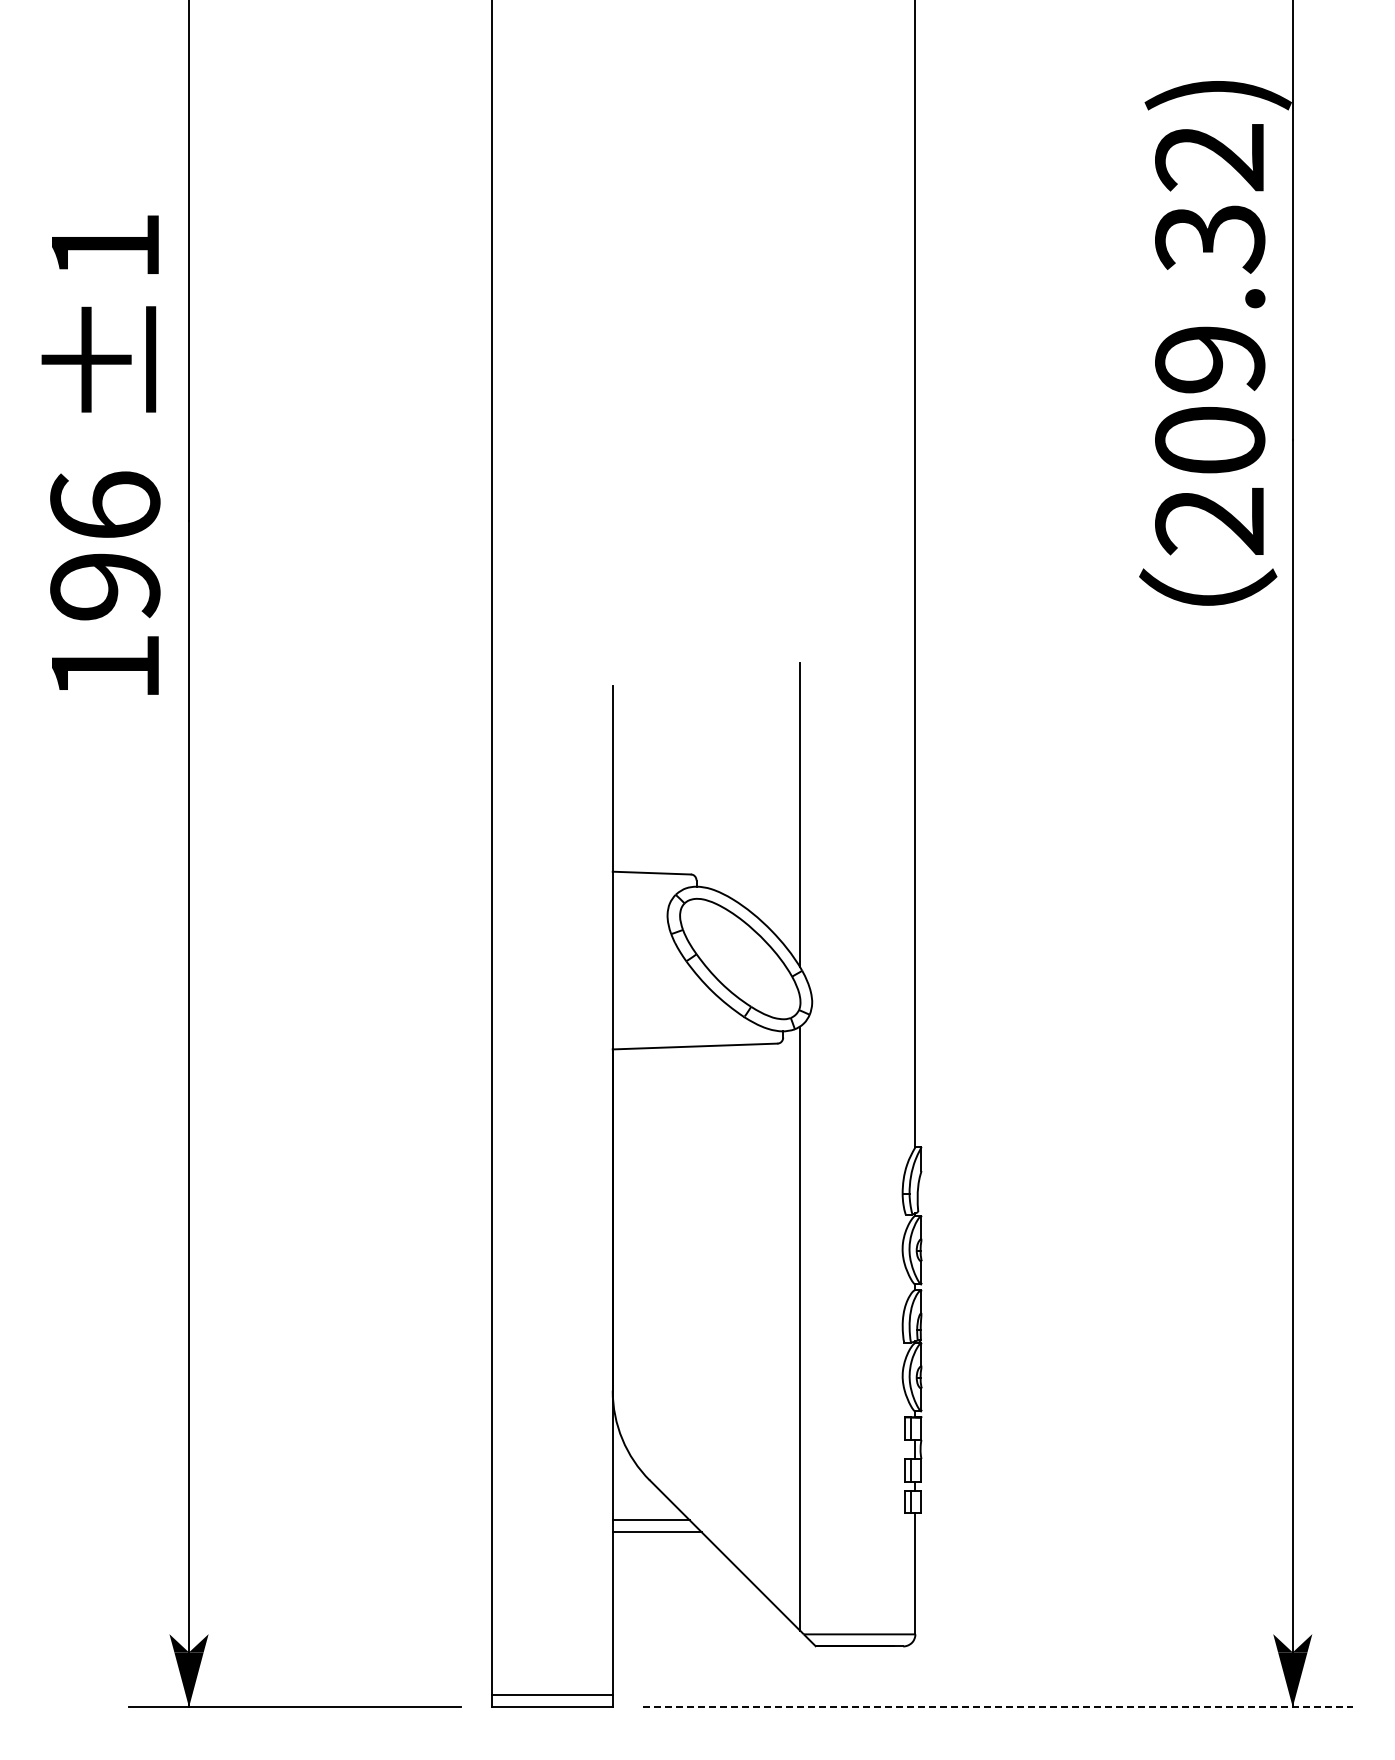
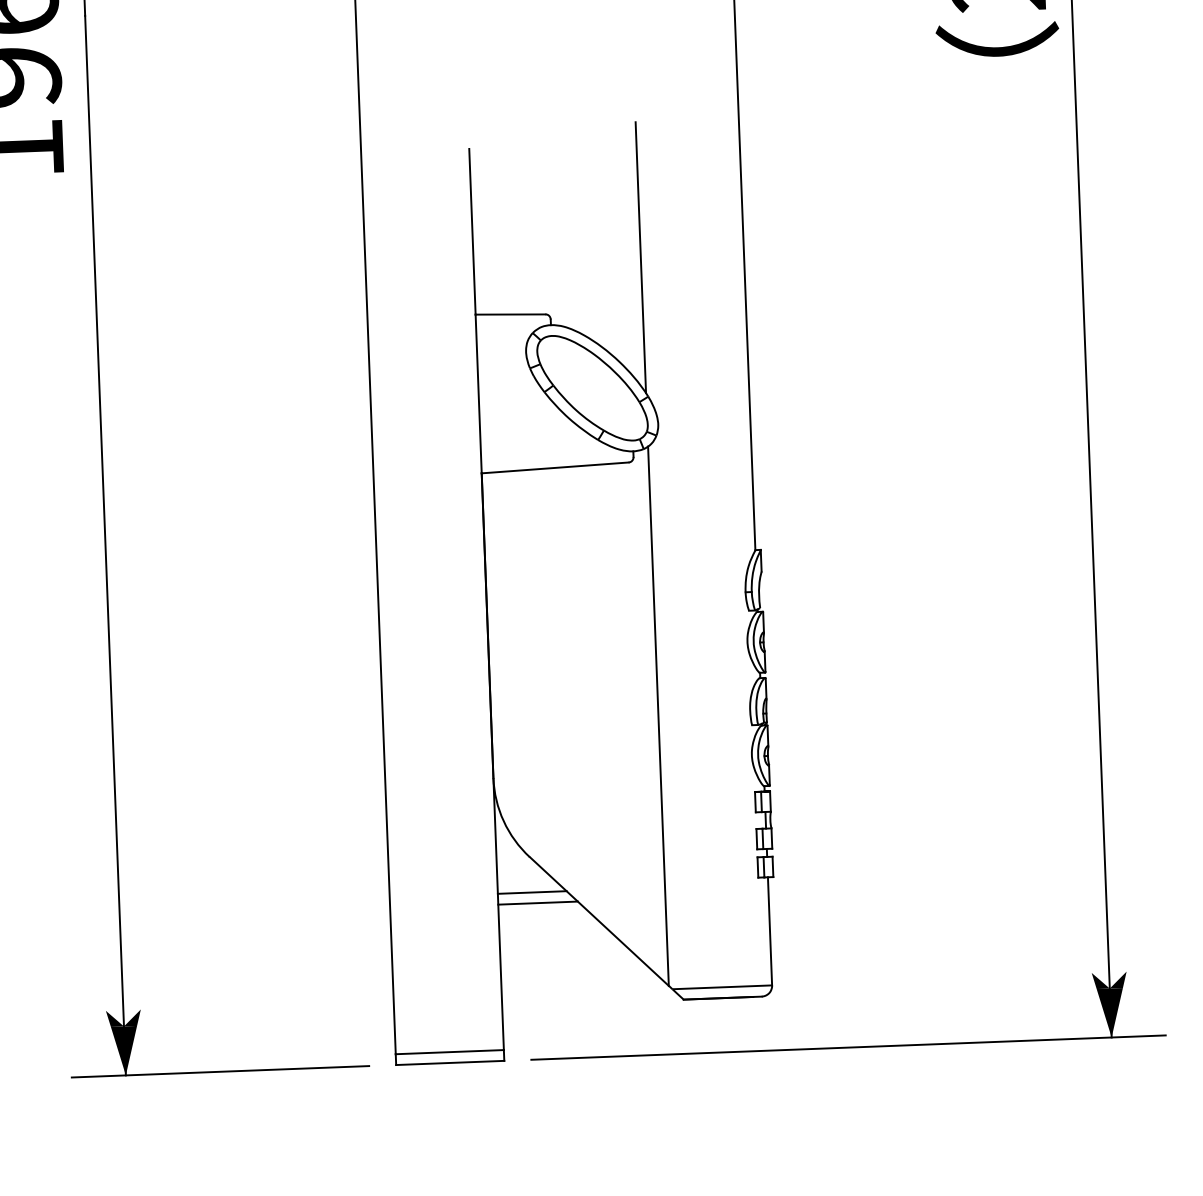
line: (998, 1707) -> (848, 1047), dashed -> solid

